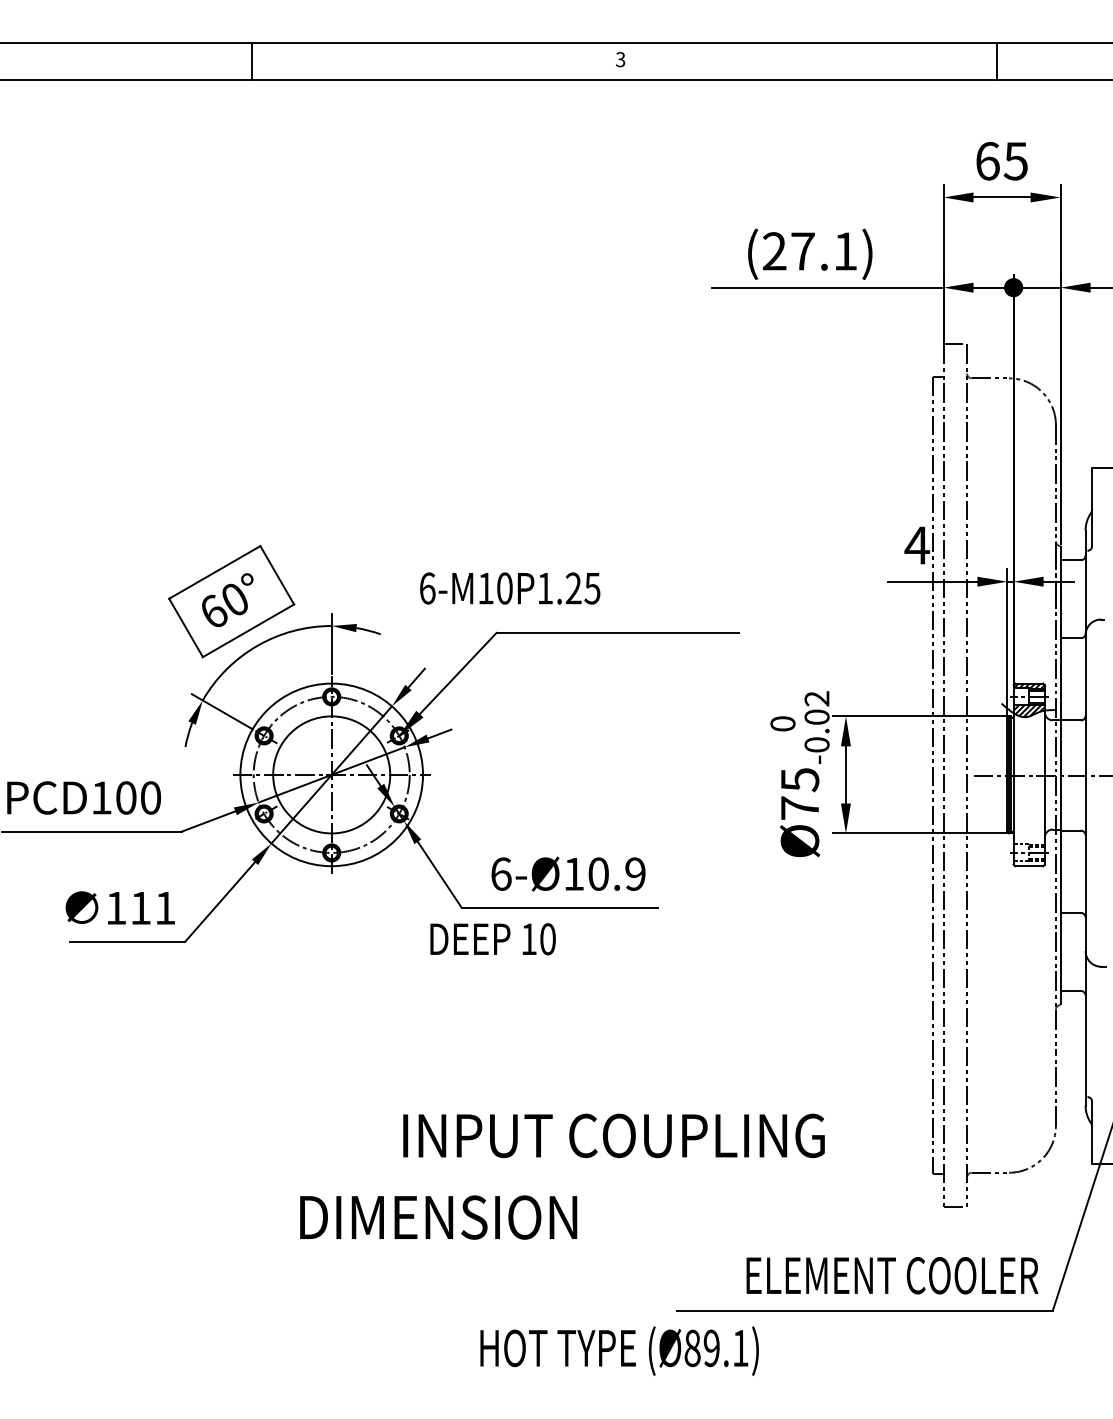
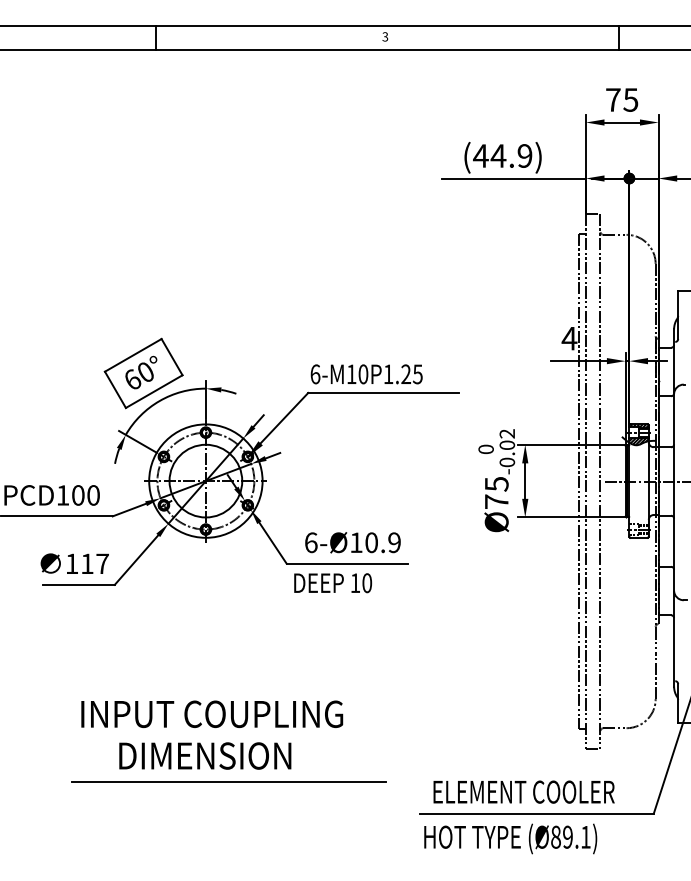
text: (988, 160) -> (613, 99), 65 -> 75
text: (809, 250) -> (502, 155), (27.1) -> (44.9)
text: (509, 588) -> (366, 374), moved
text: (165, 907) -> (102, 563), 111 -> 117
text: (493, 939) -> (333, 583), moved
text: (614, 1134) -> (212, 713), moved
text: (438, 1216) -> (205, 755), moved
line: (369, 1260) -> (229, 782), added
text: (891, 1274) -> (523, 791), moved
text: (619, 1350) -> (510, 838), moved

